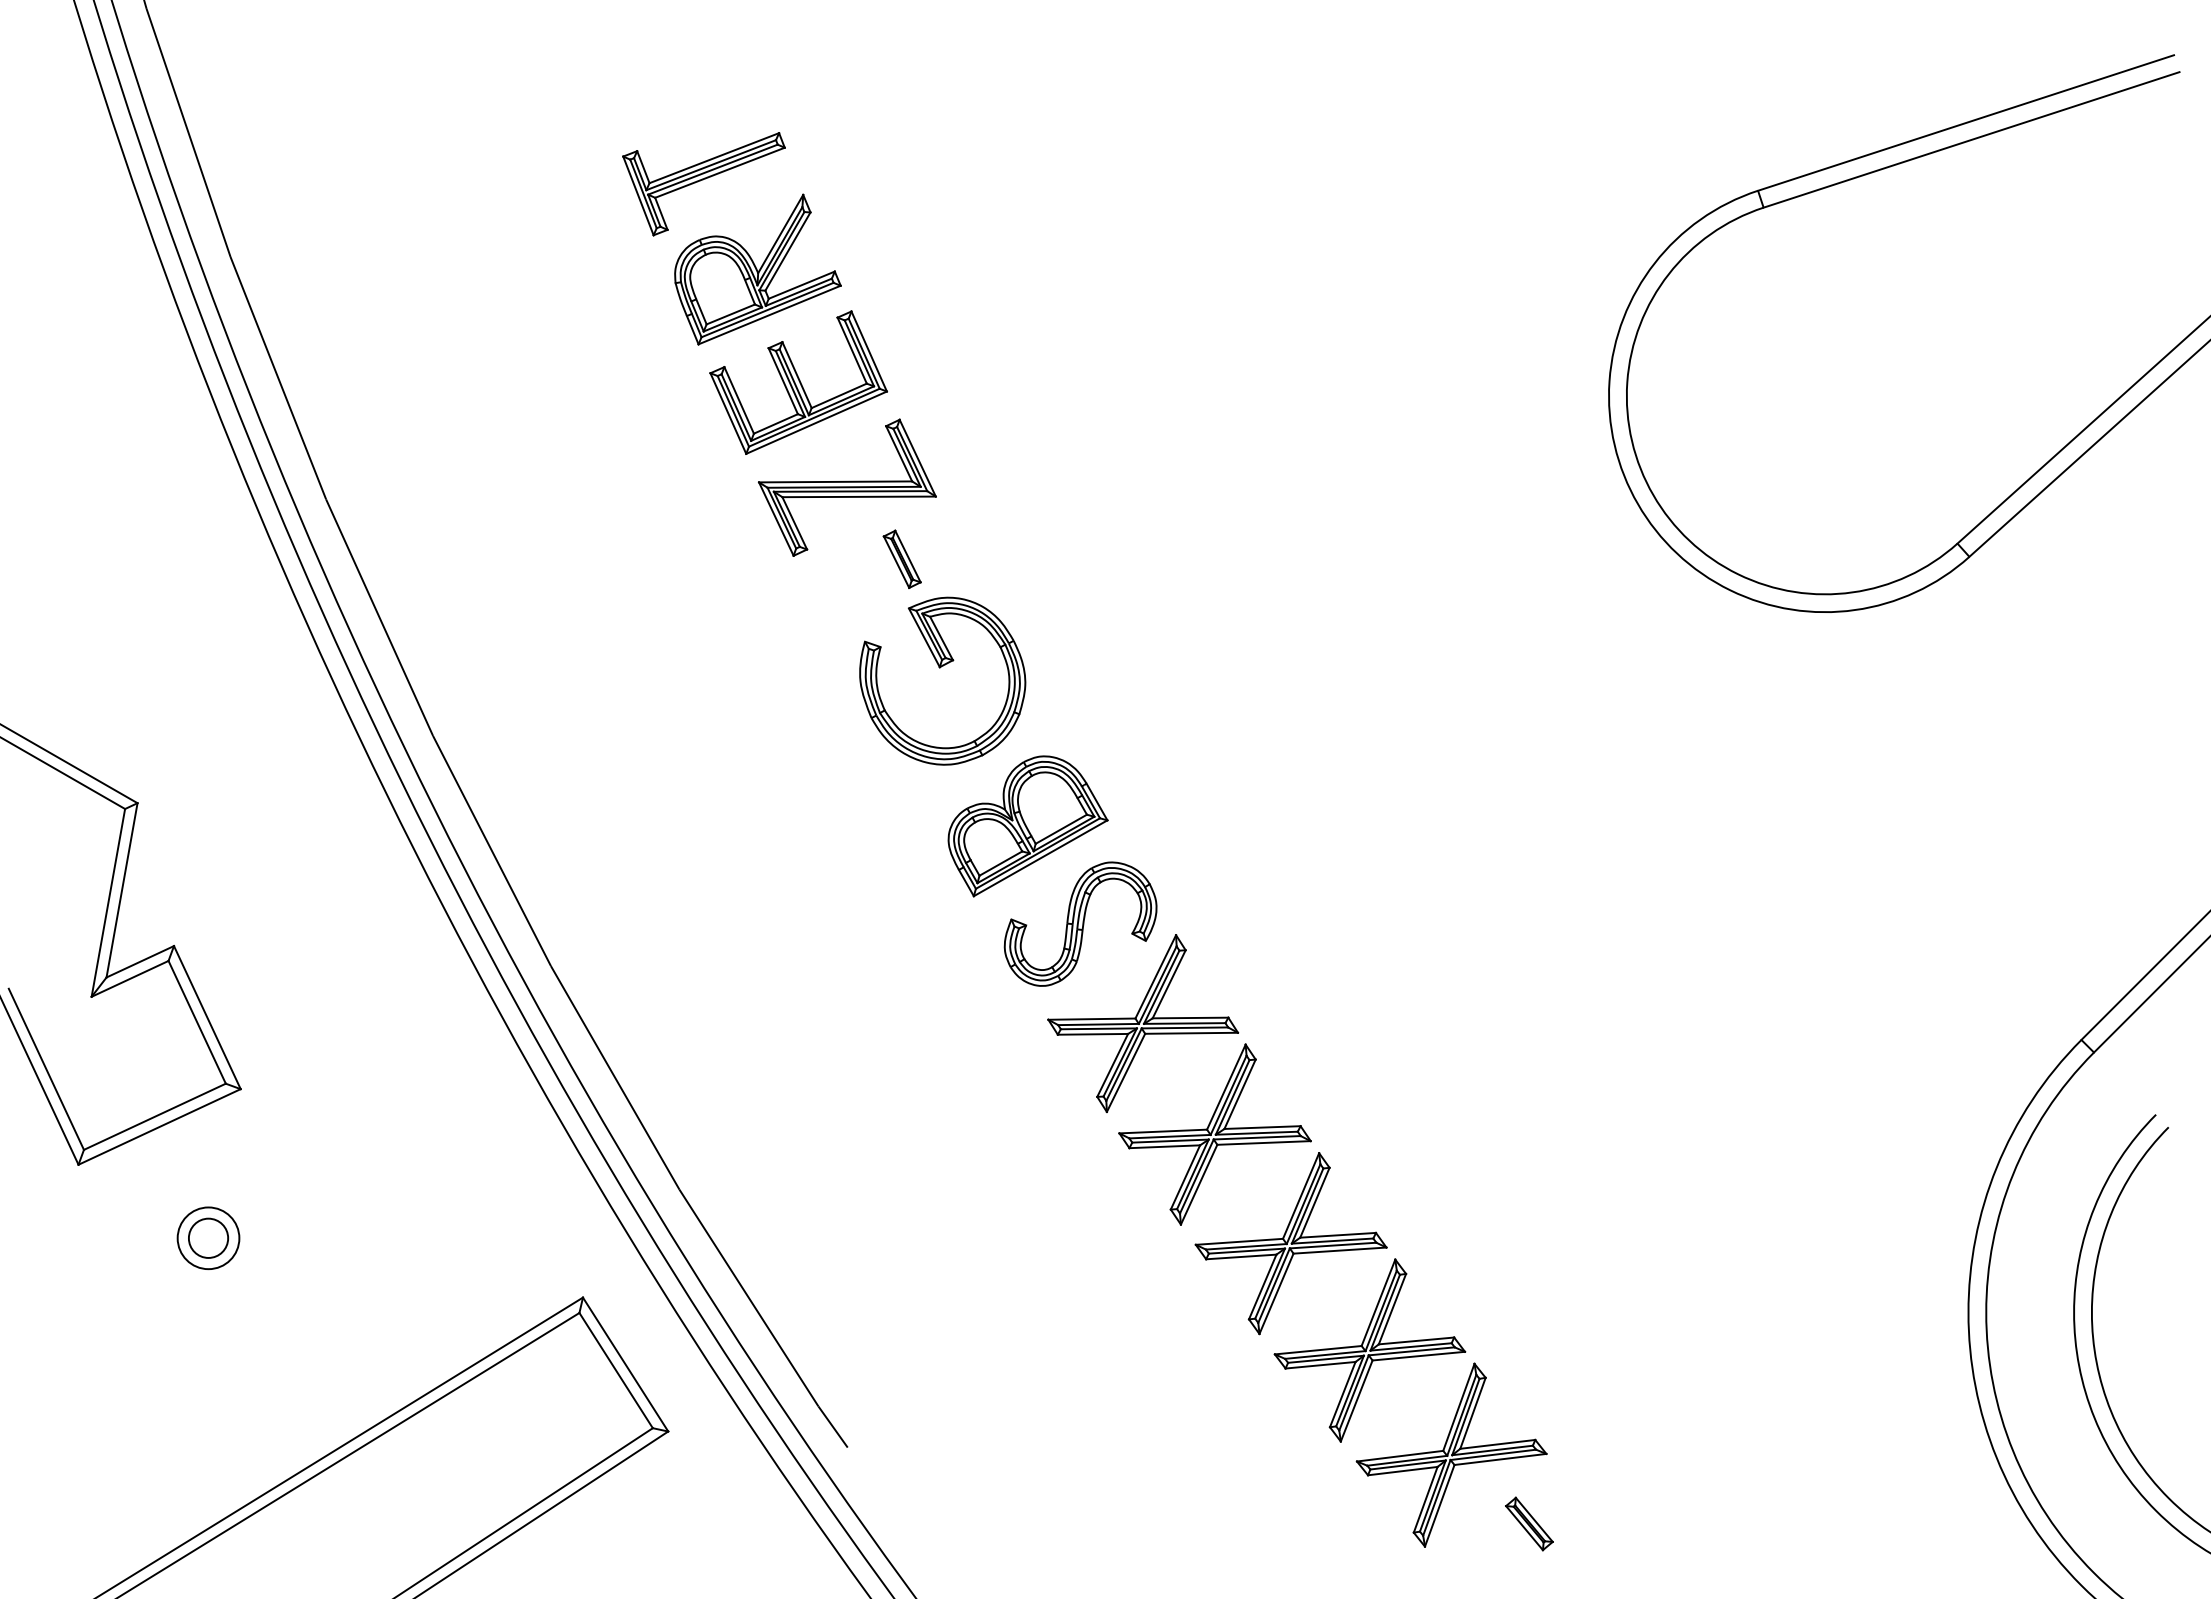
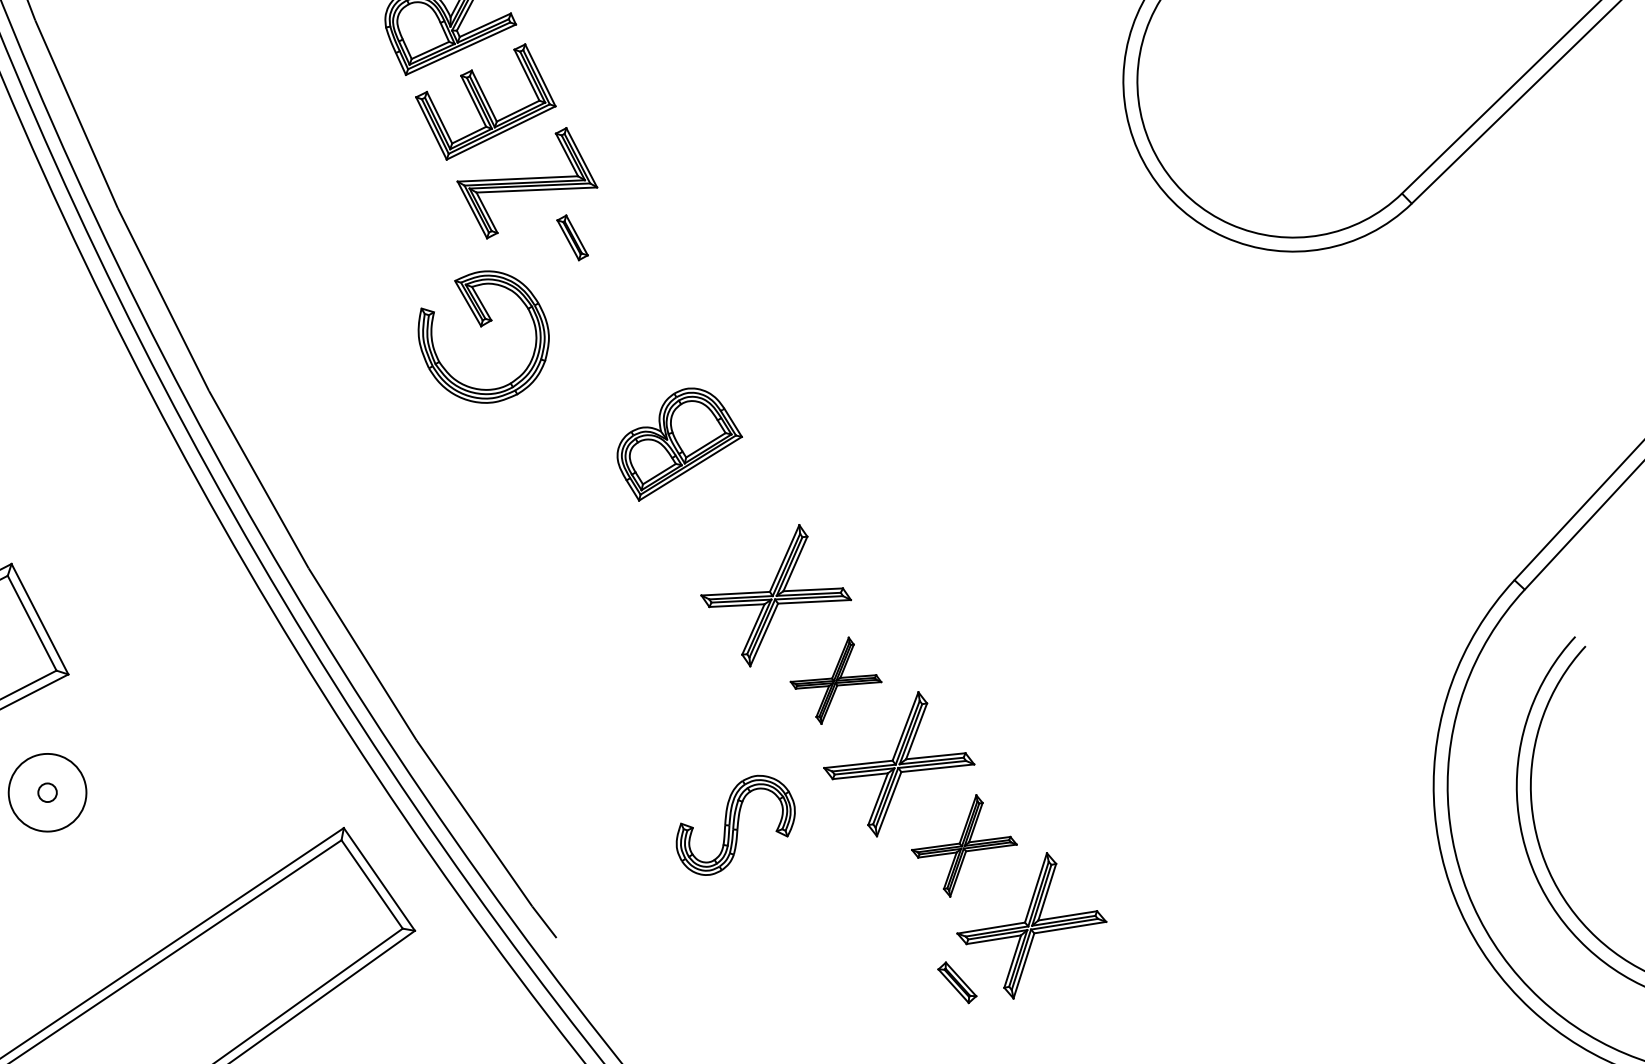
part: (940, 668) -> (481, 327), moved
part: (1080, 923) -> (735, 824), moved
part: (1214, 1134) -> (835, 680), size x0.6
circle: (208, 1237) -> (47, 792), size x0.6
circle: (208, 1238) -> (47, 792), size x1.6
part: (1369, 1350) -> (963, 845), size x0.7
part: (1529, 1523) -> (957, 982), moved

